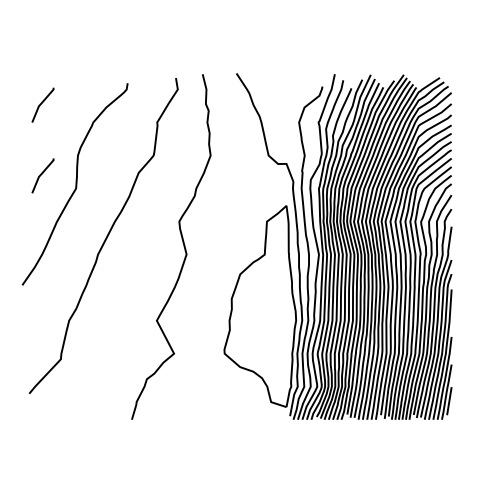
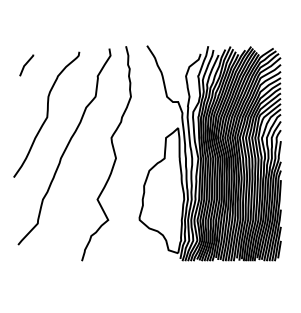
line: (42, 174) -> (26, 108), removed

